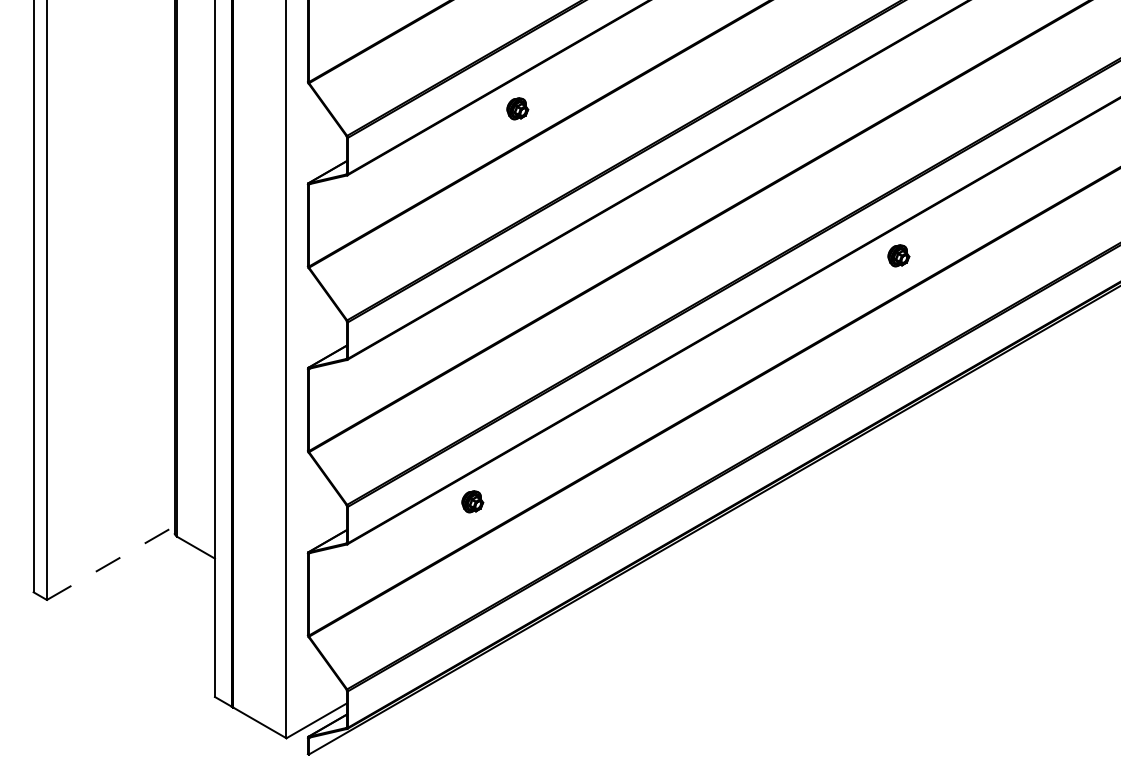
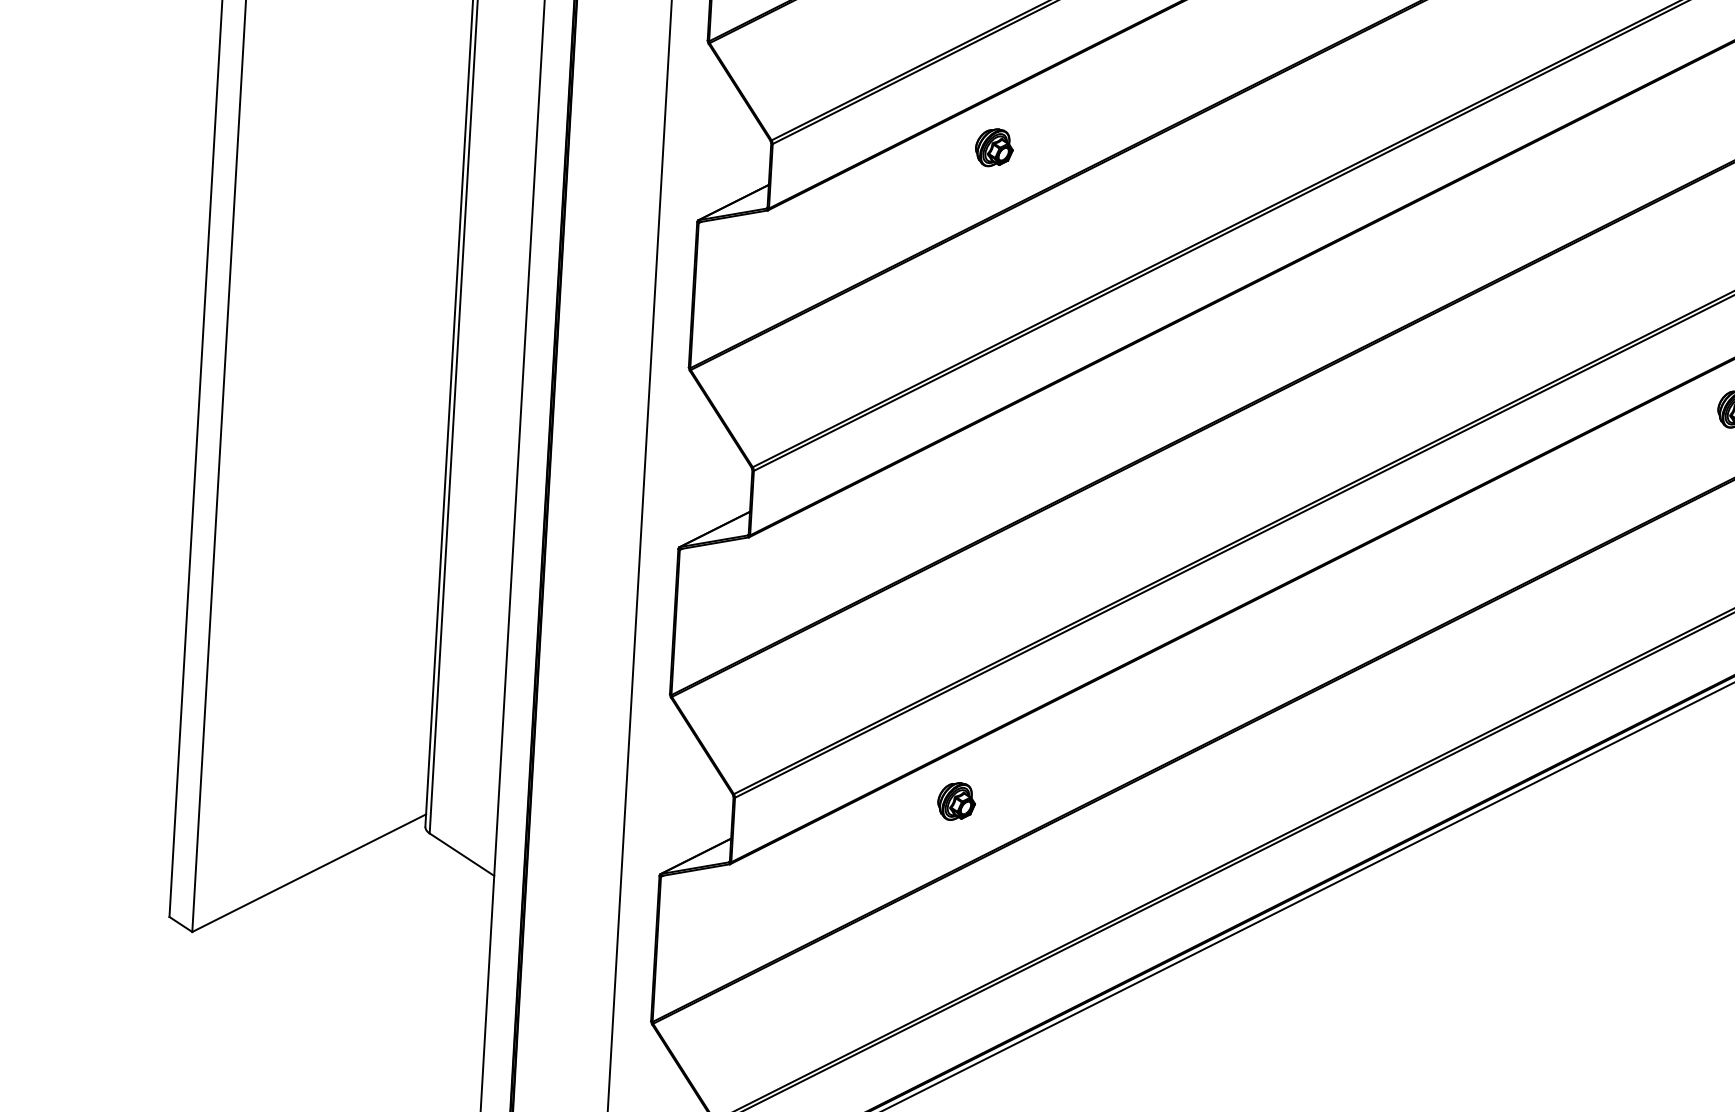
part: (517, 108) -> (994, 147), moved
line: (110, 563) -> (308, 873), dashed -> solid

